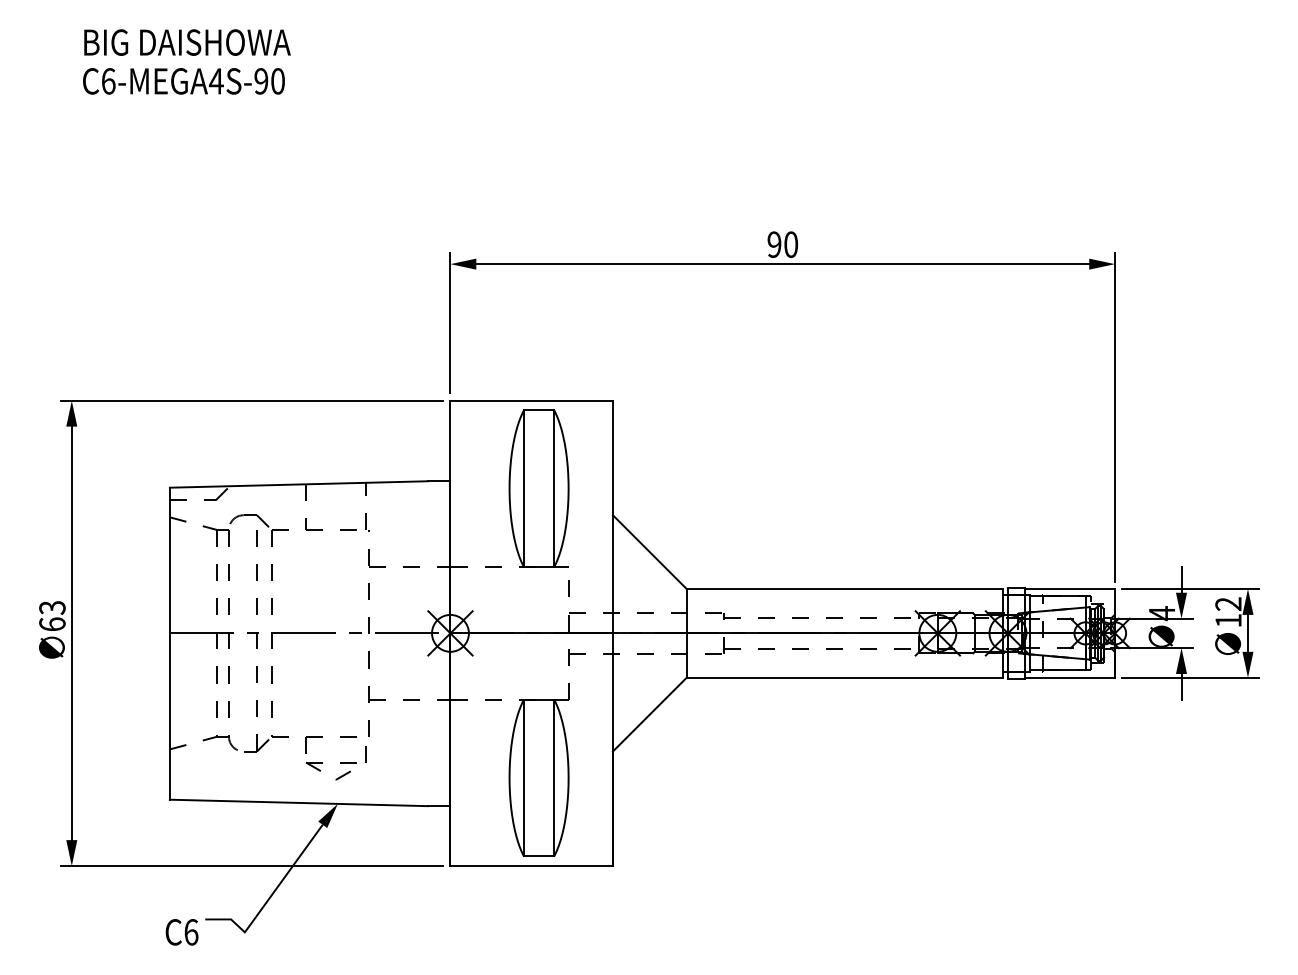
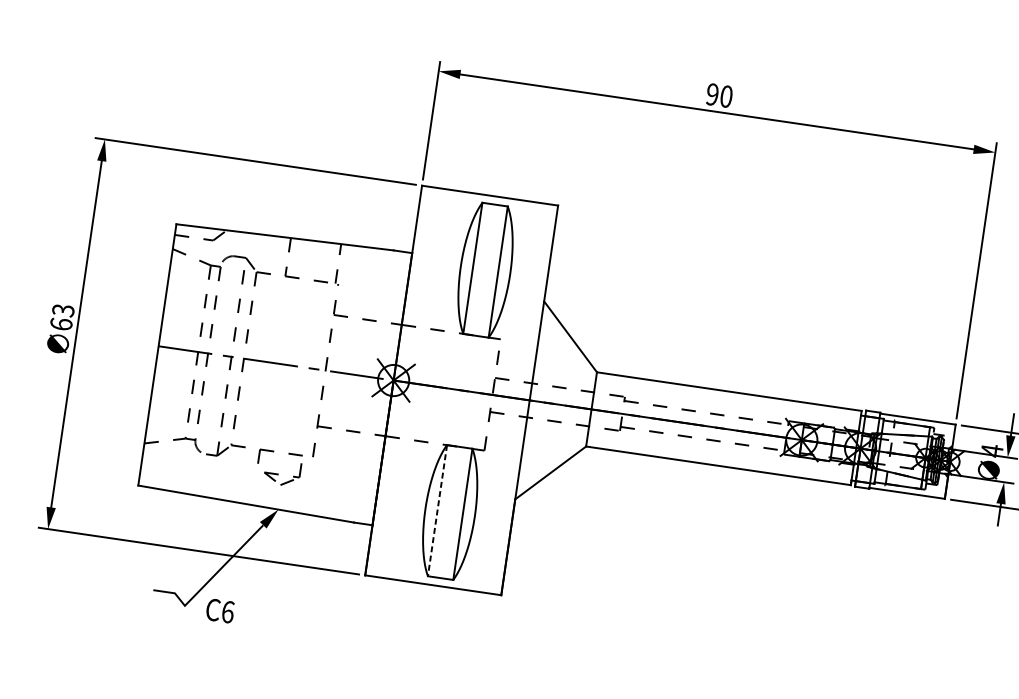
part: (335, 763) -> (281, 475), size x0.7
line: (523, 778) -> (437, 511), solid -> dashed
text: (181, 932) -> (219, 611), moved

